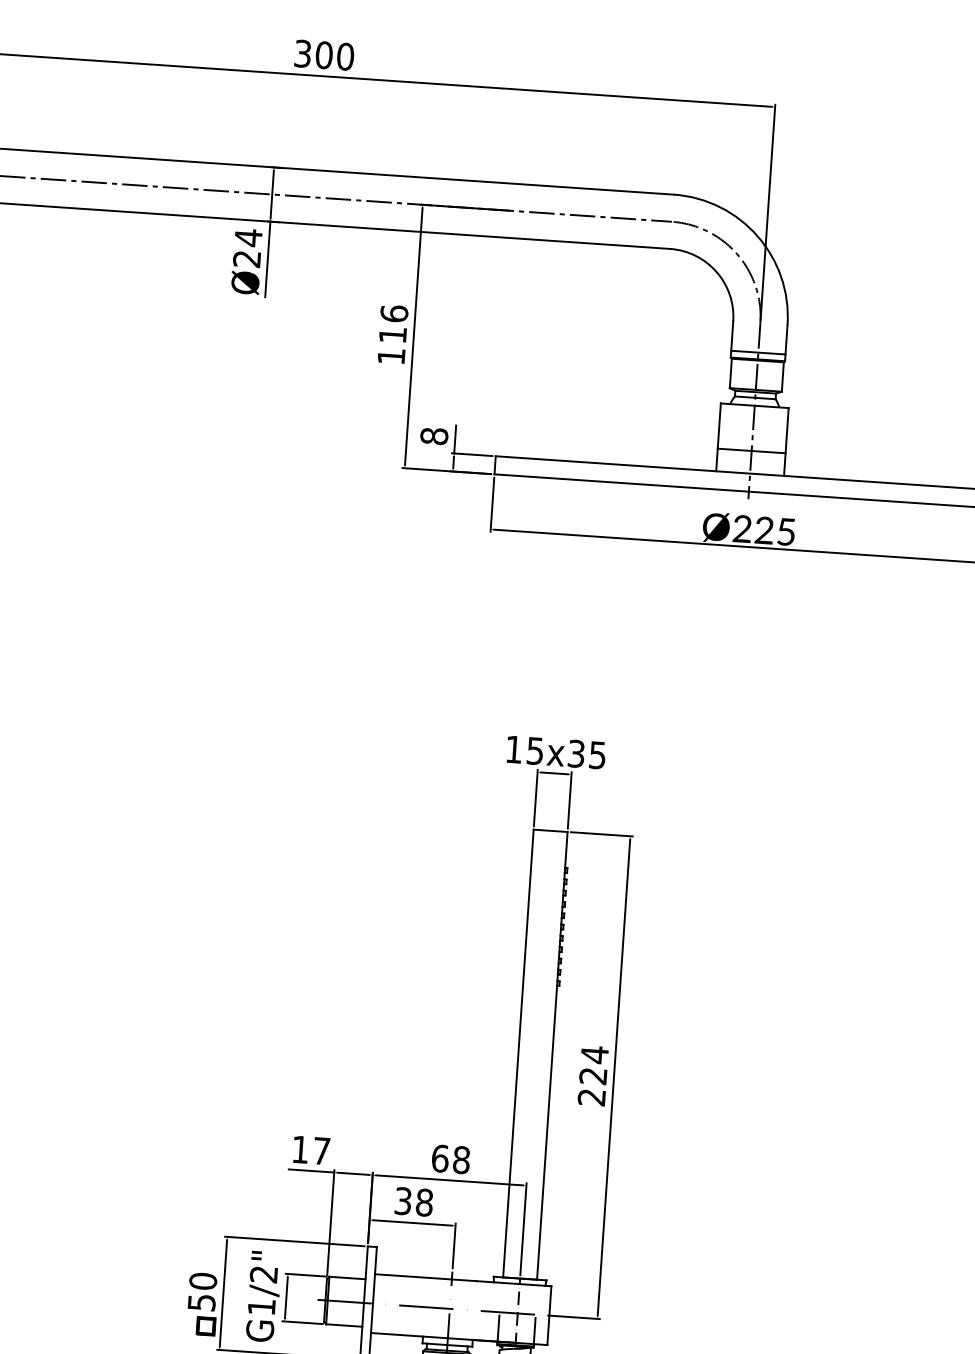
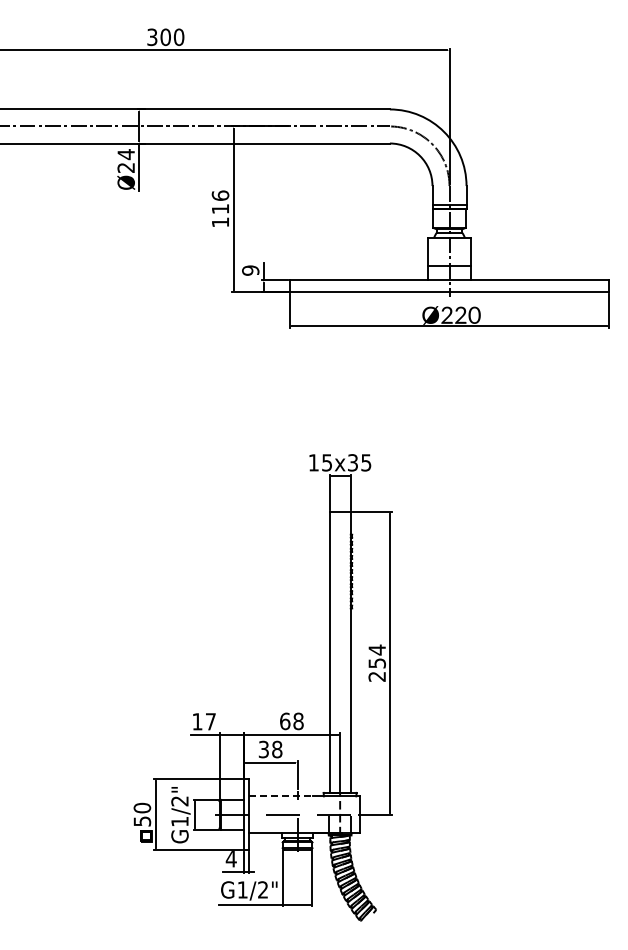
text: (434, 436) -> (250, 270), 8 -> 9
text: (786, 530) -> (474, 314), Ø225 -> Ø220
text: (592, 1076) -> (376, 663), 224 -> 254
line: (426, 1277) -> (281, 796), solid -> dashed

